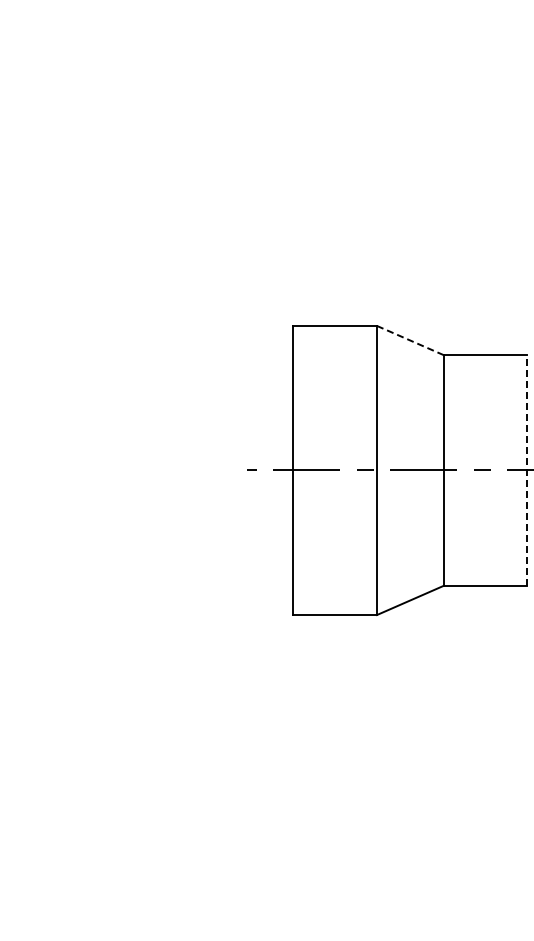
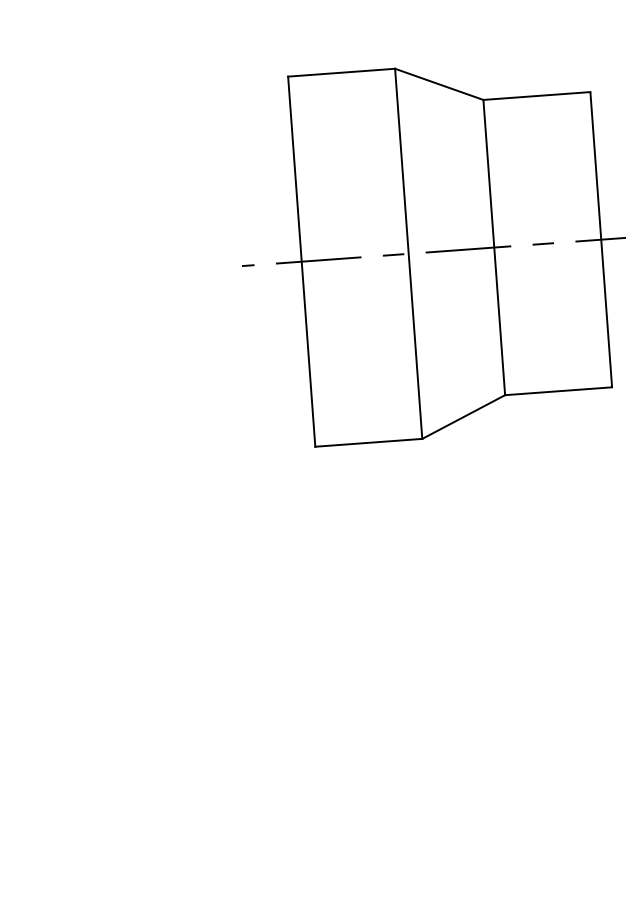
line: (410, 340) -> (439, 84), dashed -> solid
line: (527, 470) -> (601, 239), dashed -> solid

